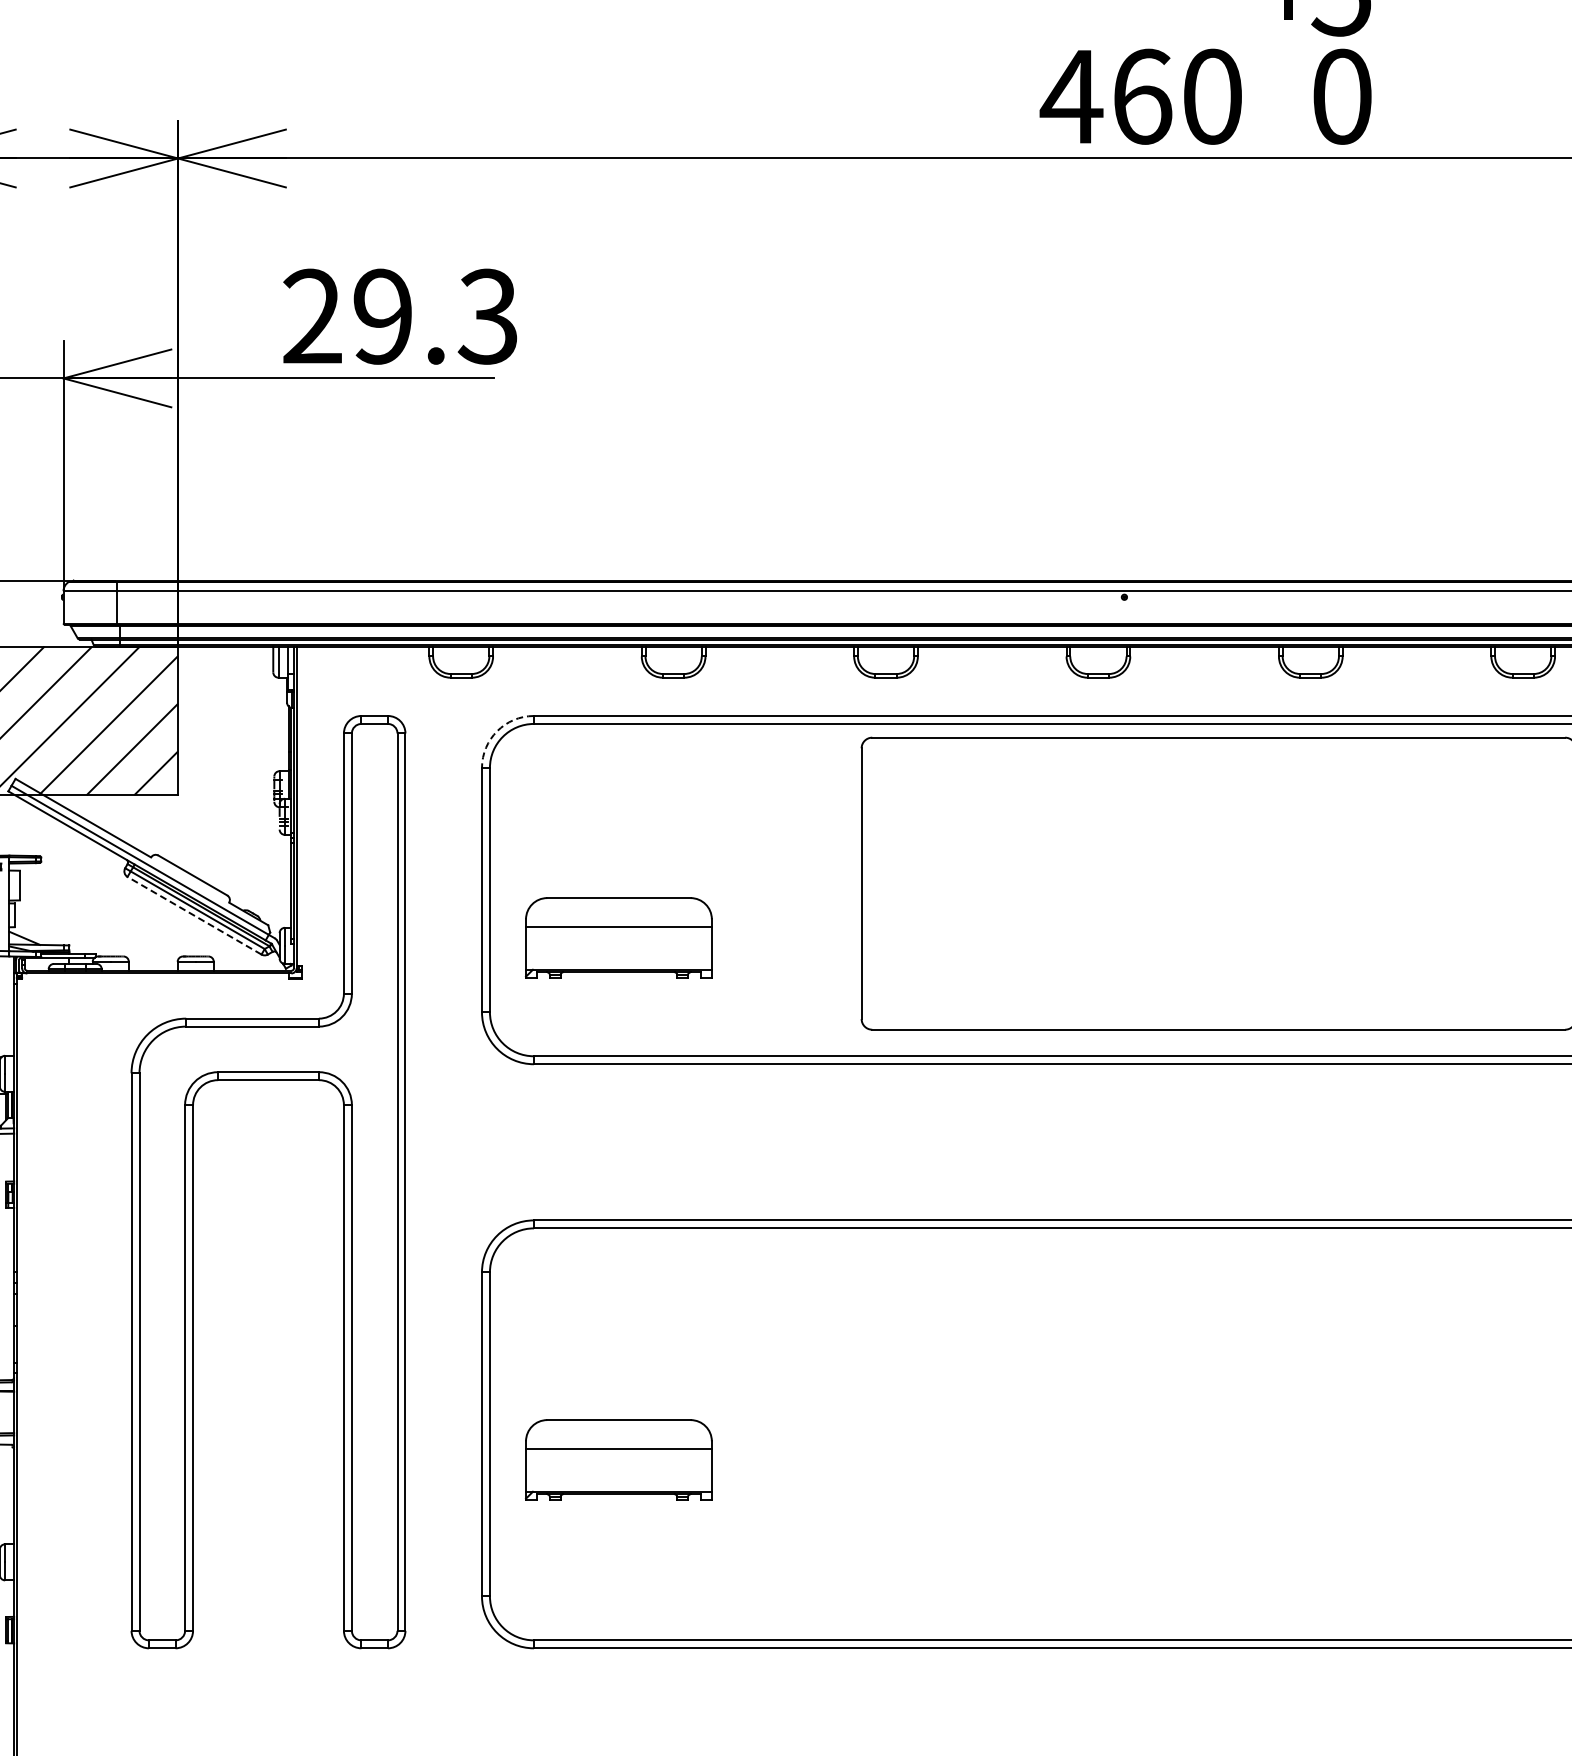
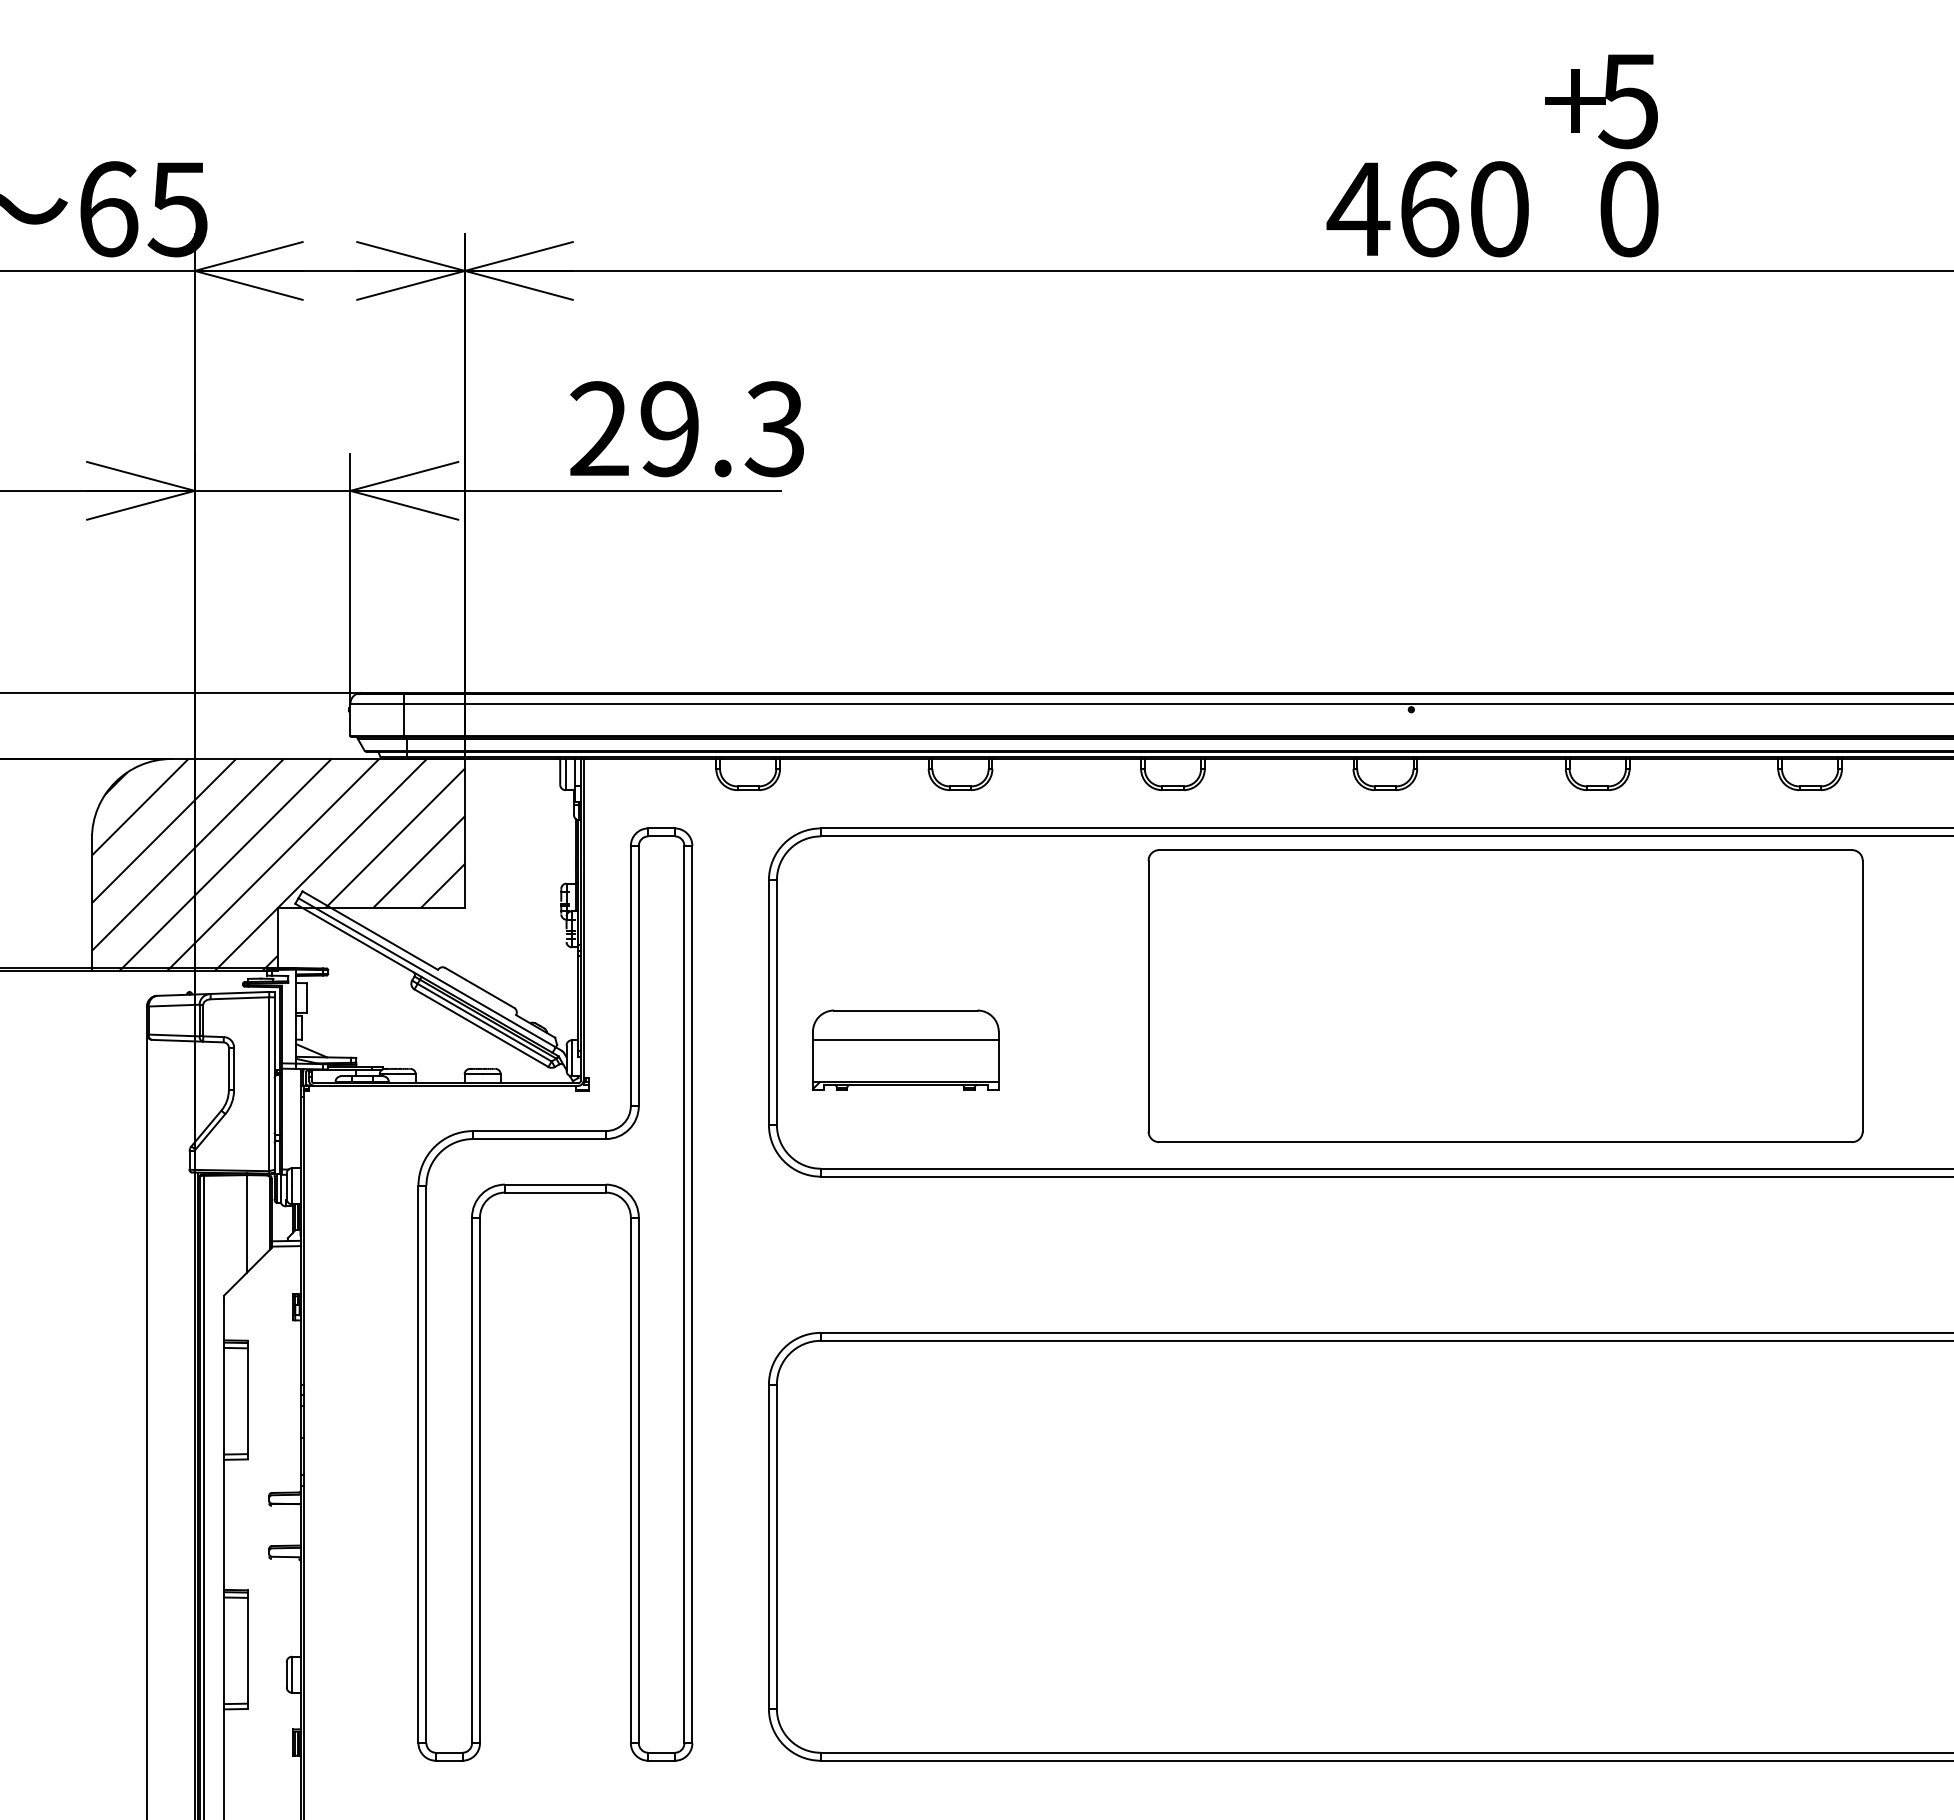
arc: (497, 731) -> (784, 843), dashed -> solid
line: (194, 915) -> (481, 1027), dashed -> solid
part: (618, 1459) -> (905, 1571), removed

